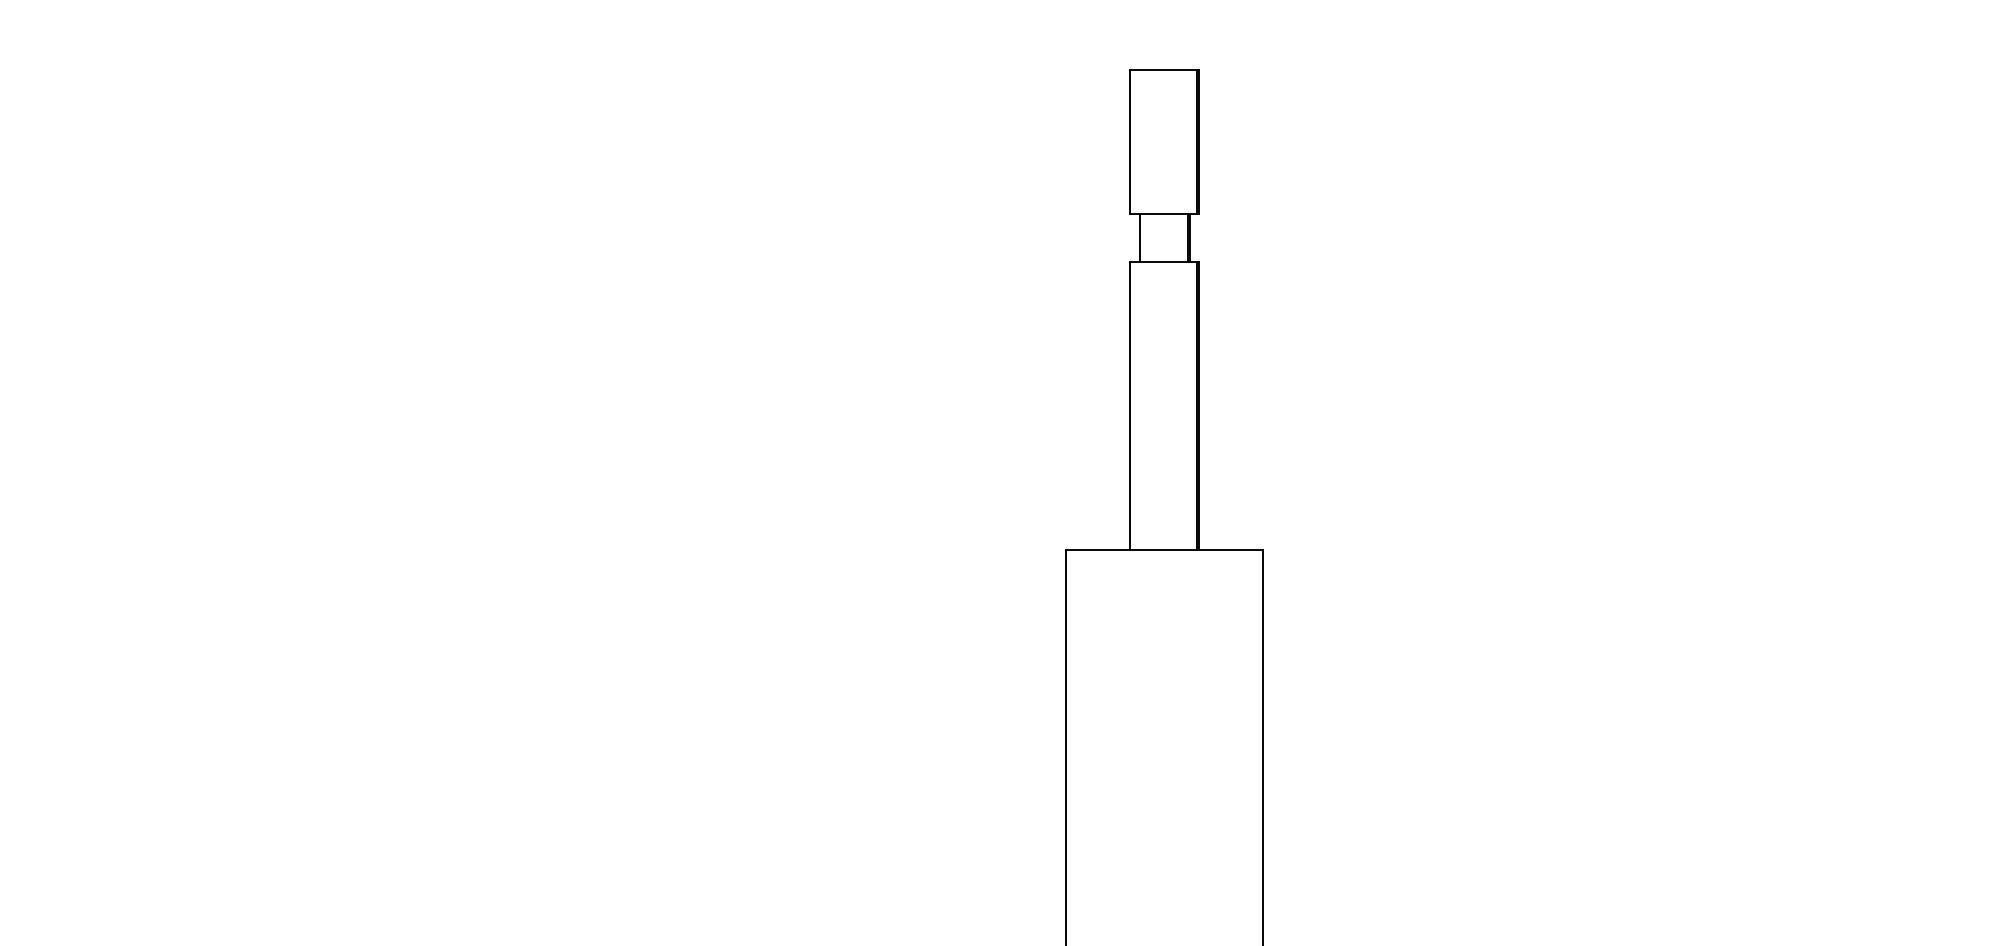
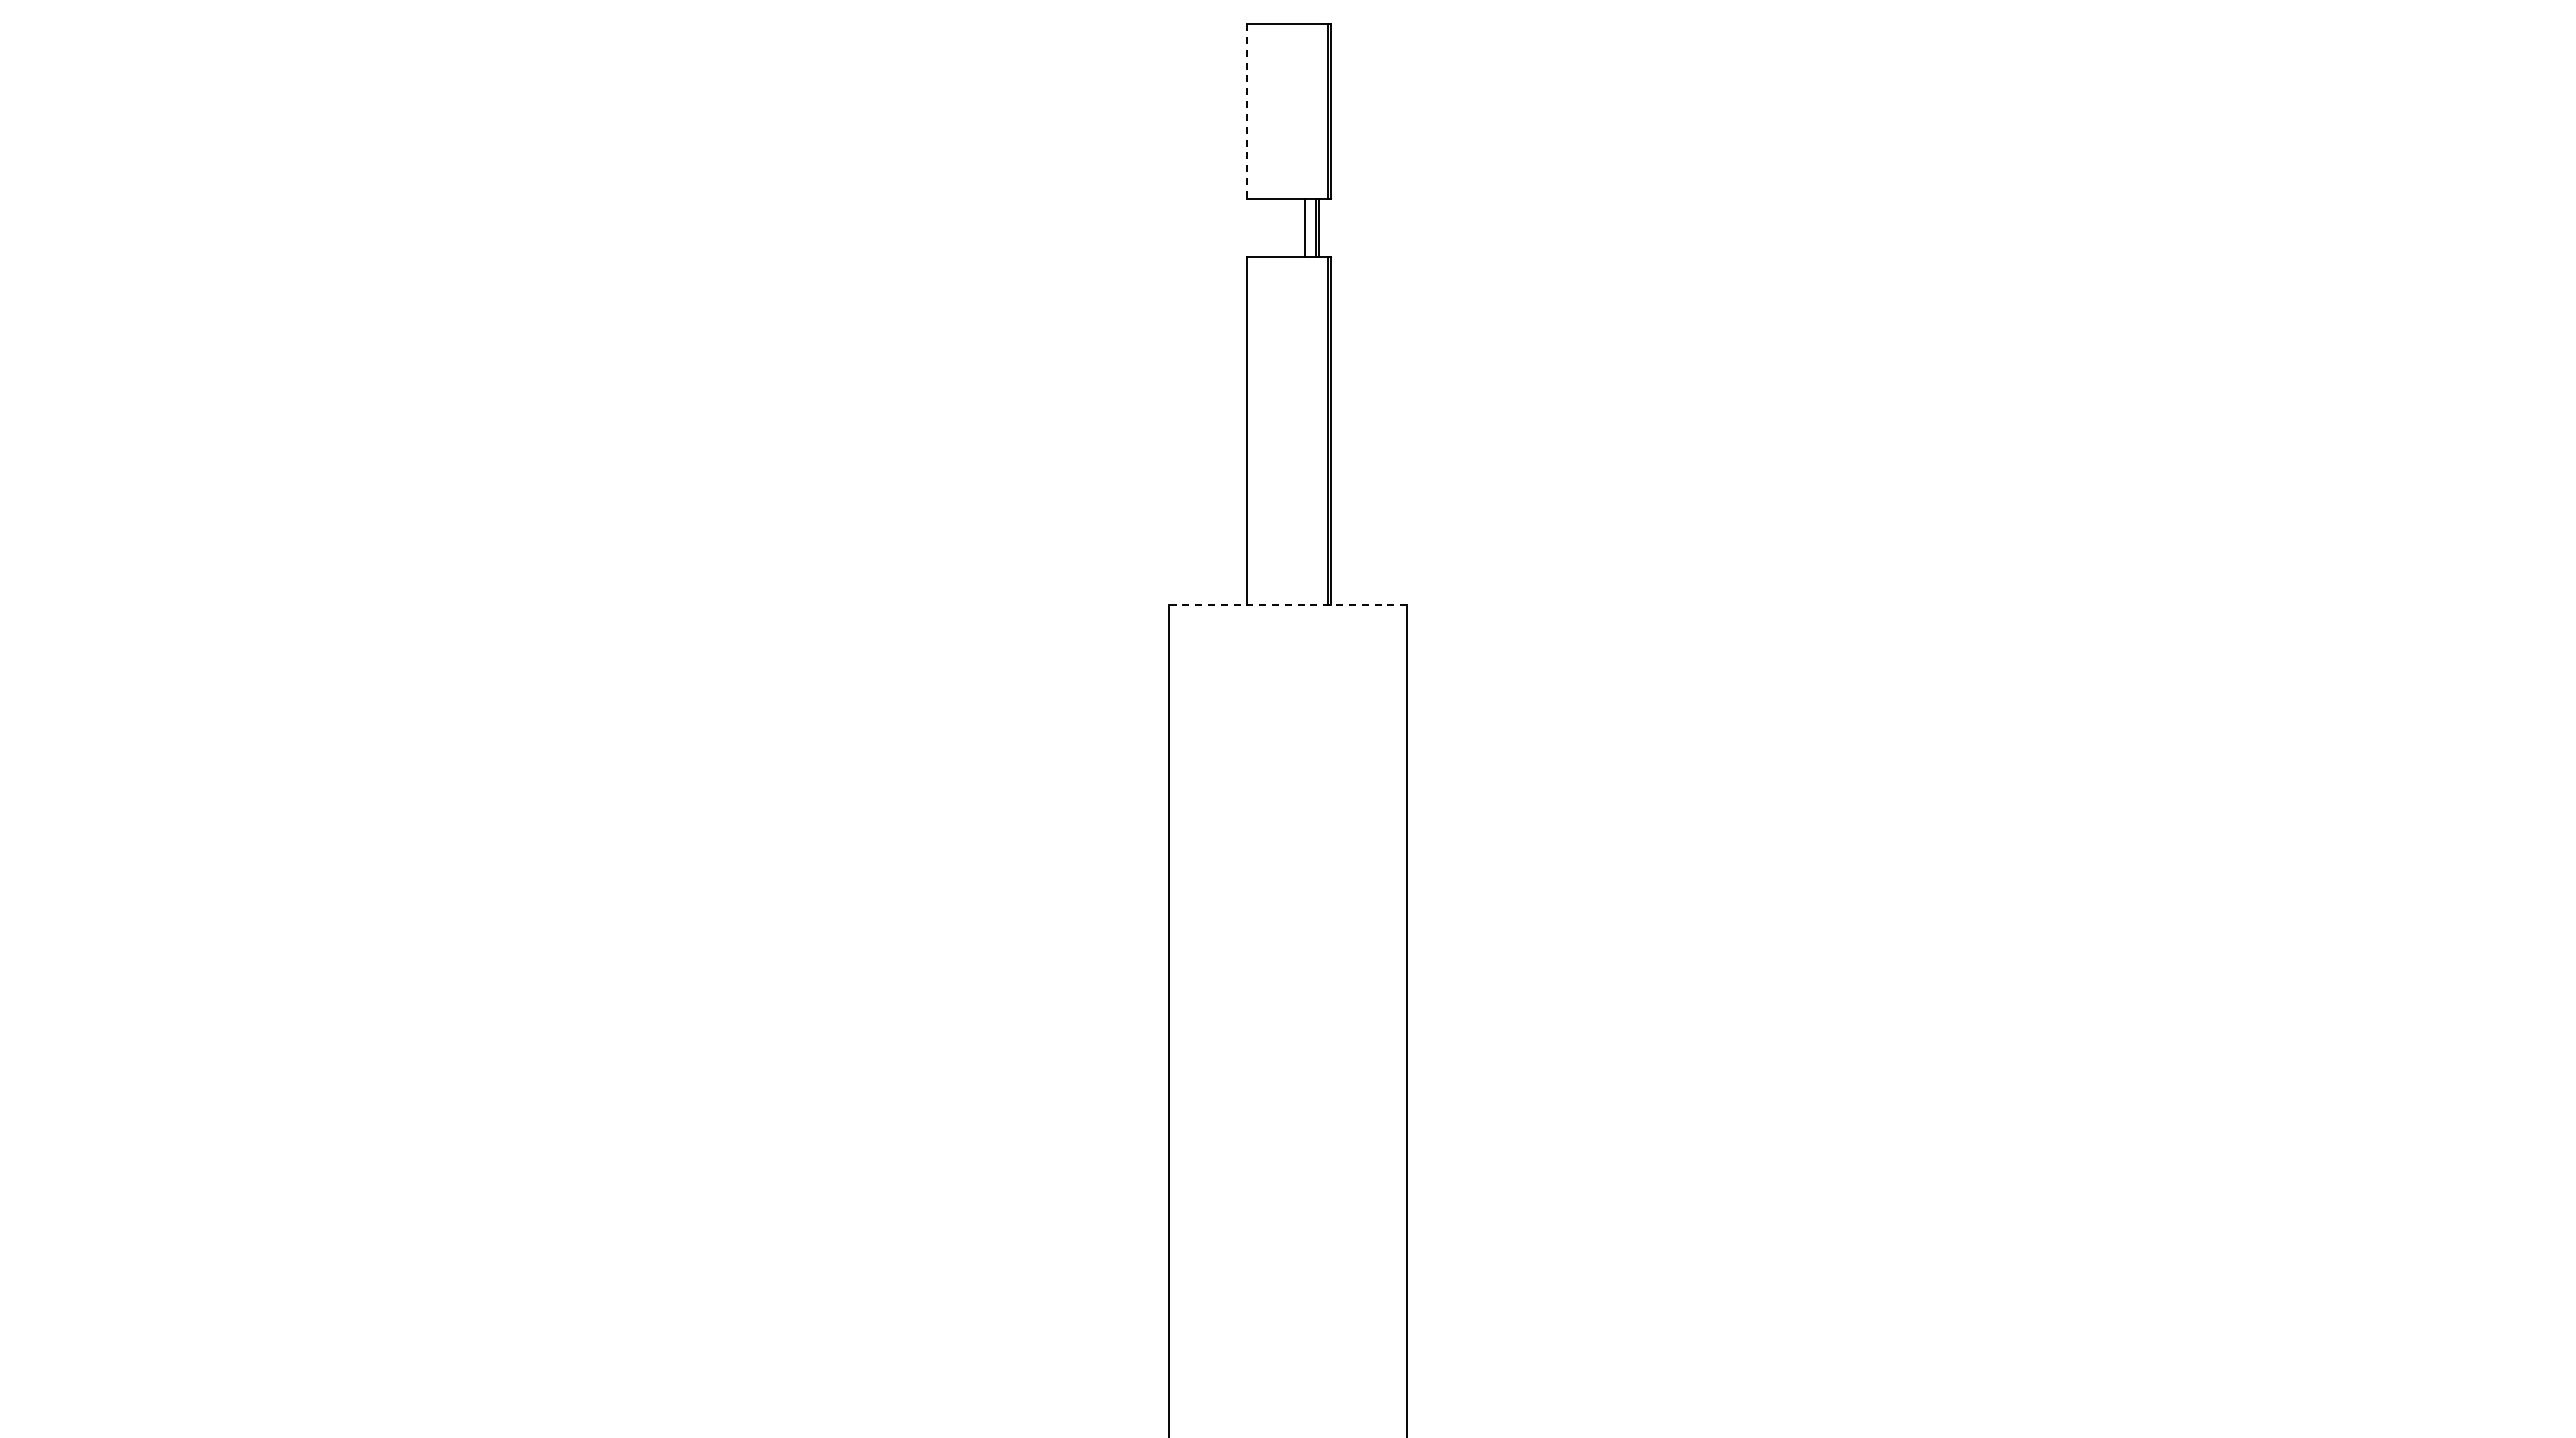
line: (1129, 141) -> (1246, 111), solid -> dashed
line: (1139, 237) -> (1305, 227), moved
line: (1163, 550) -> (1287, 605), solid -> dashed

